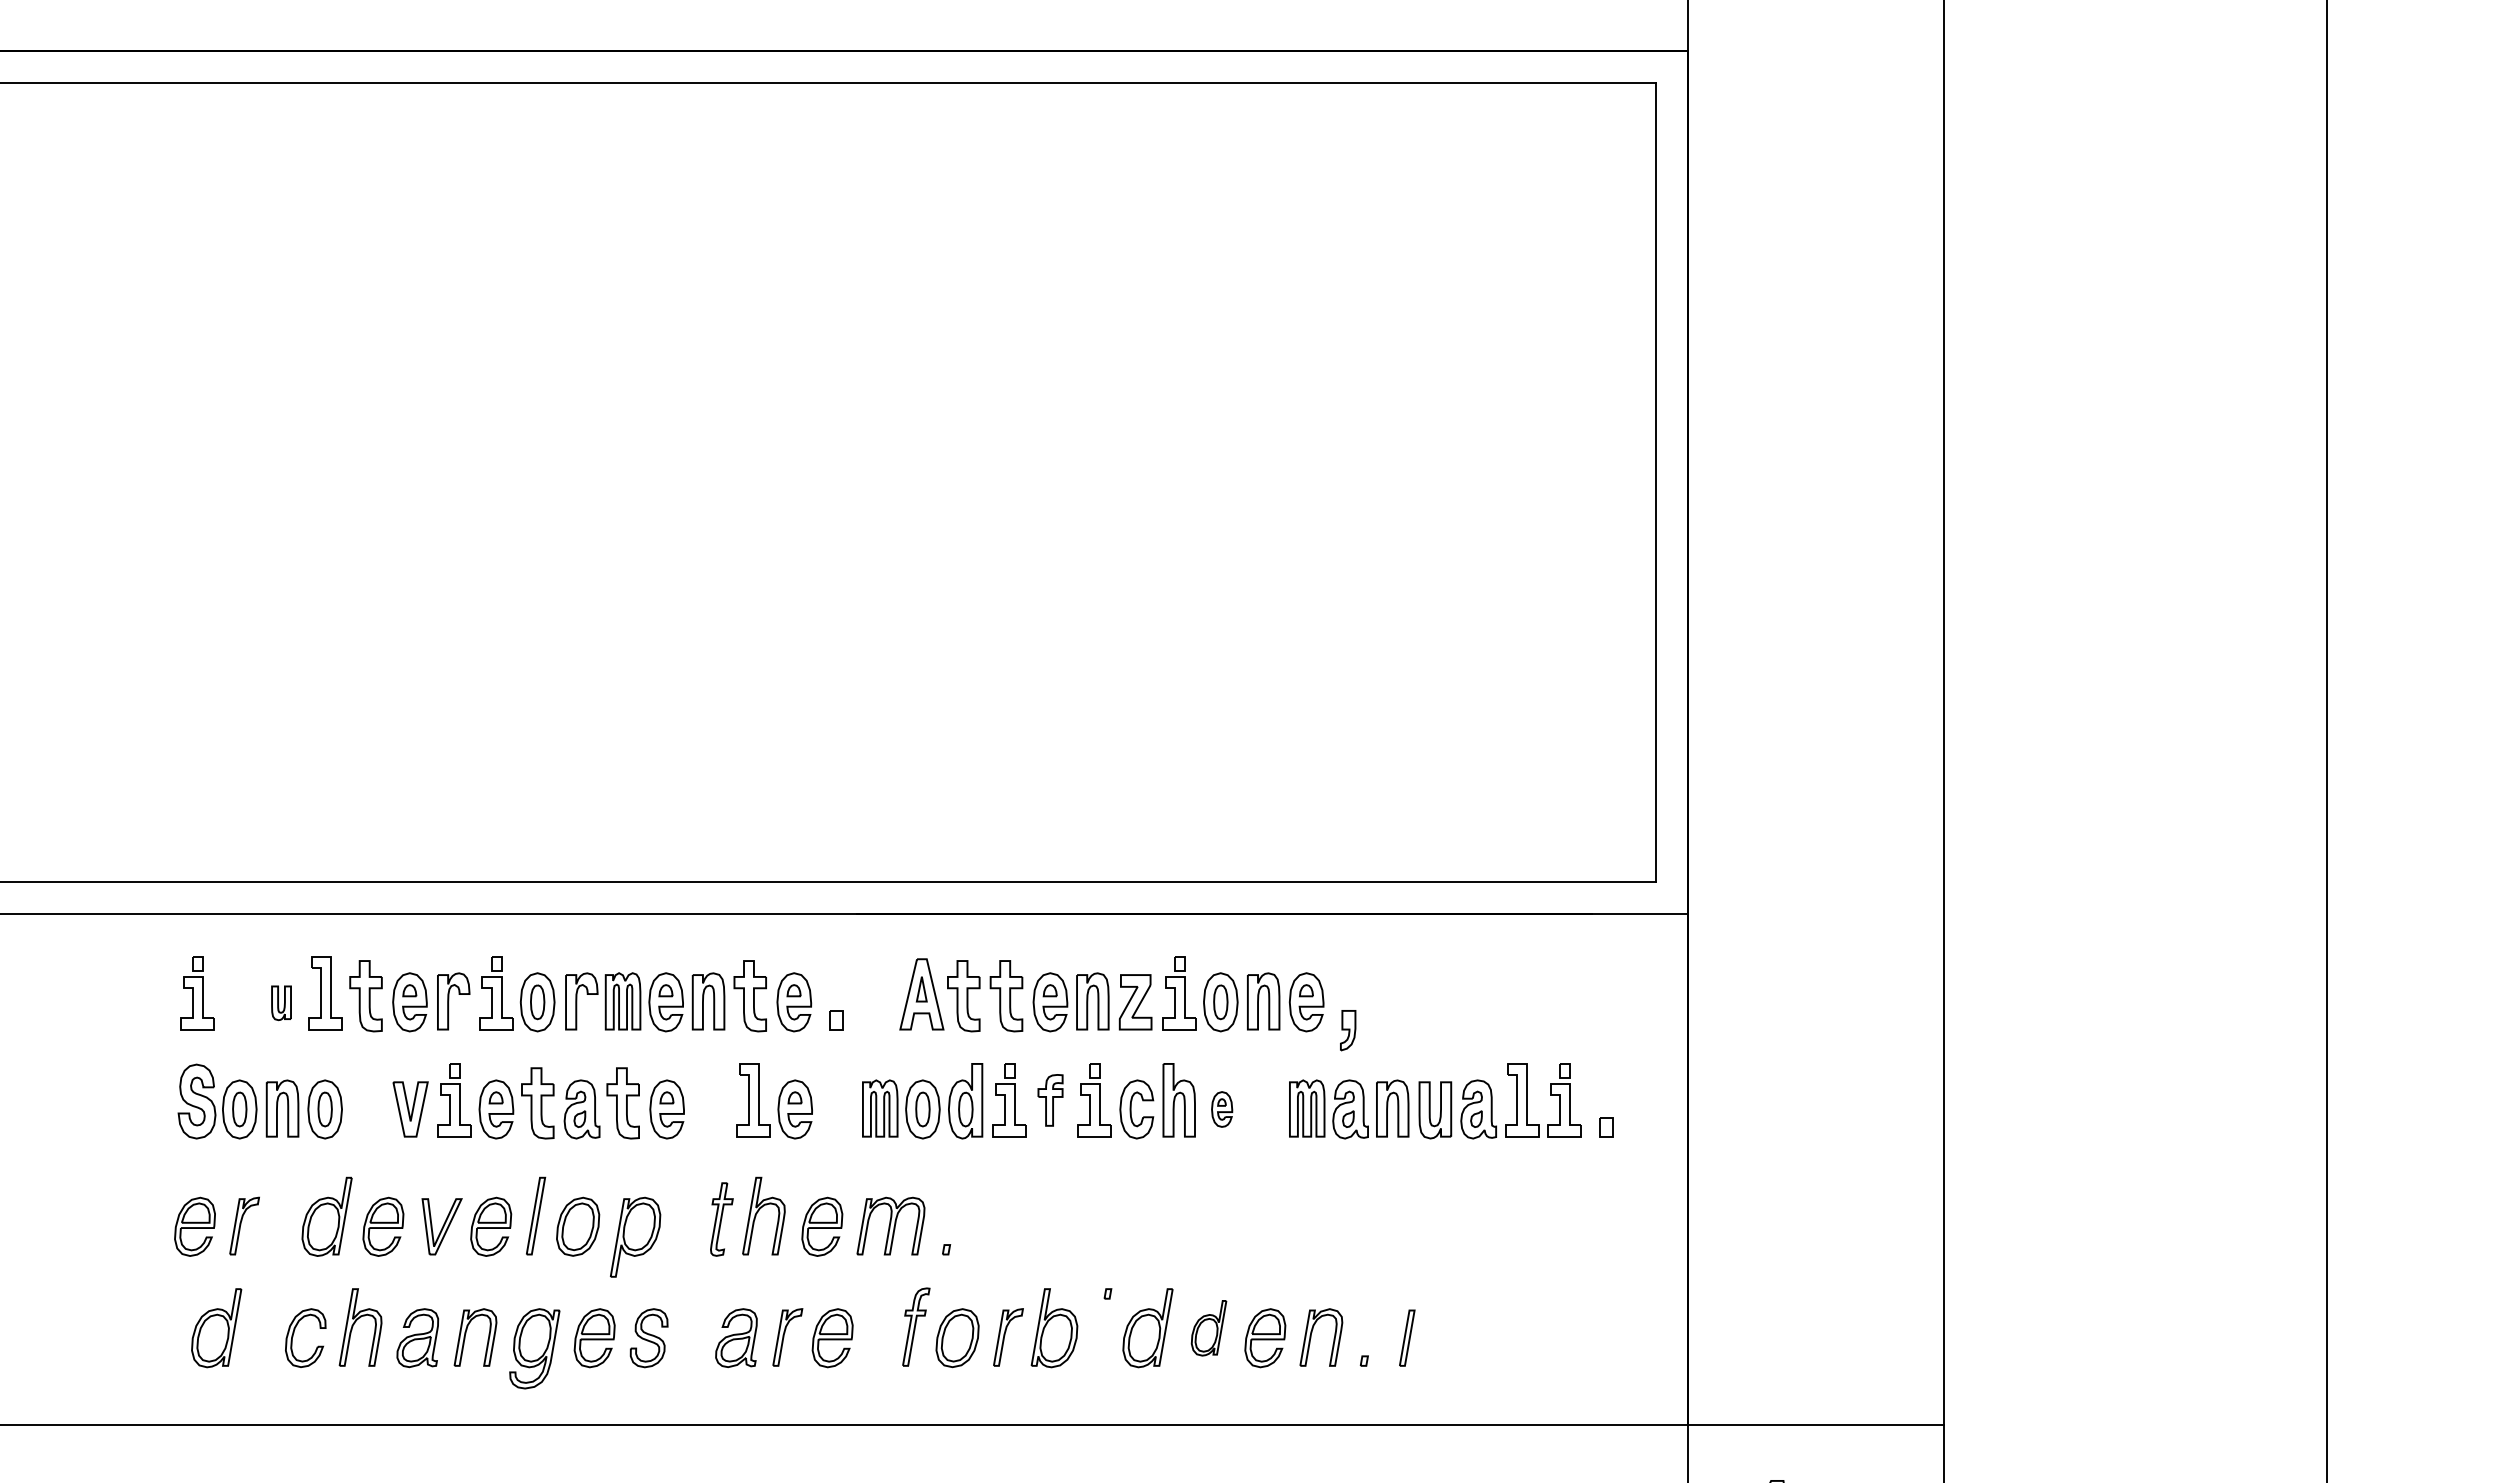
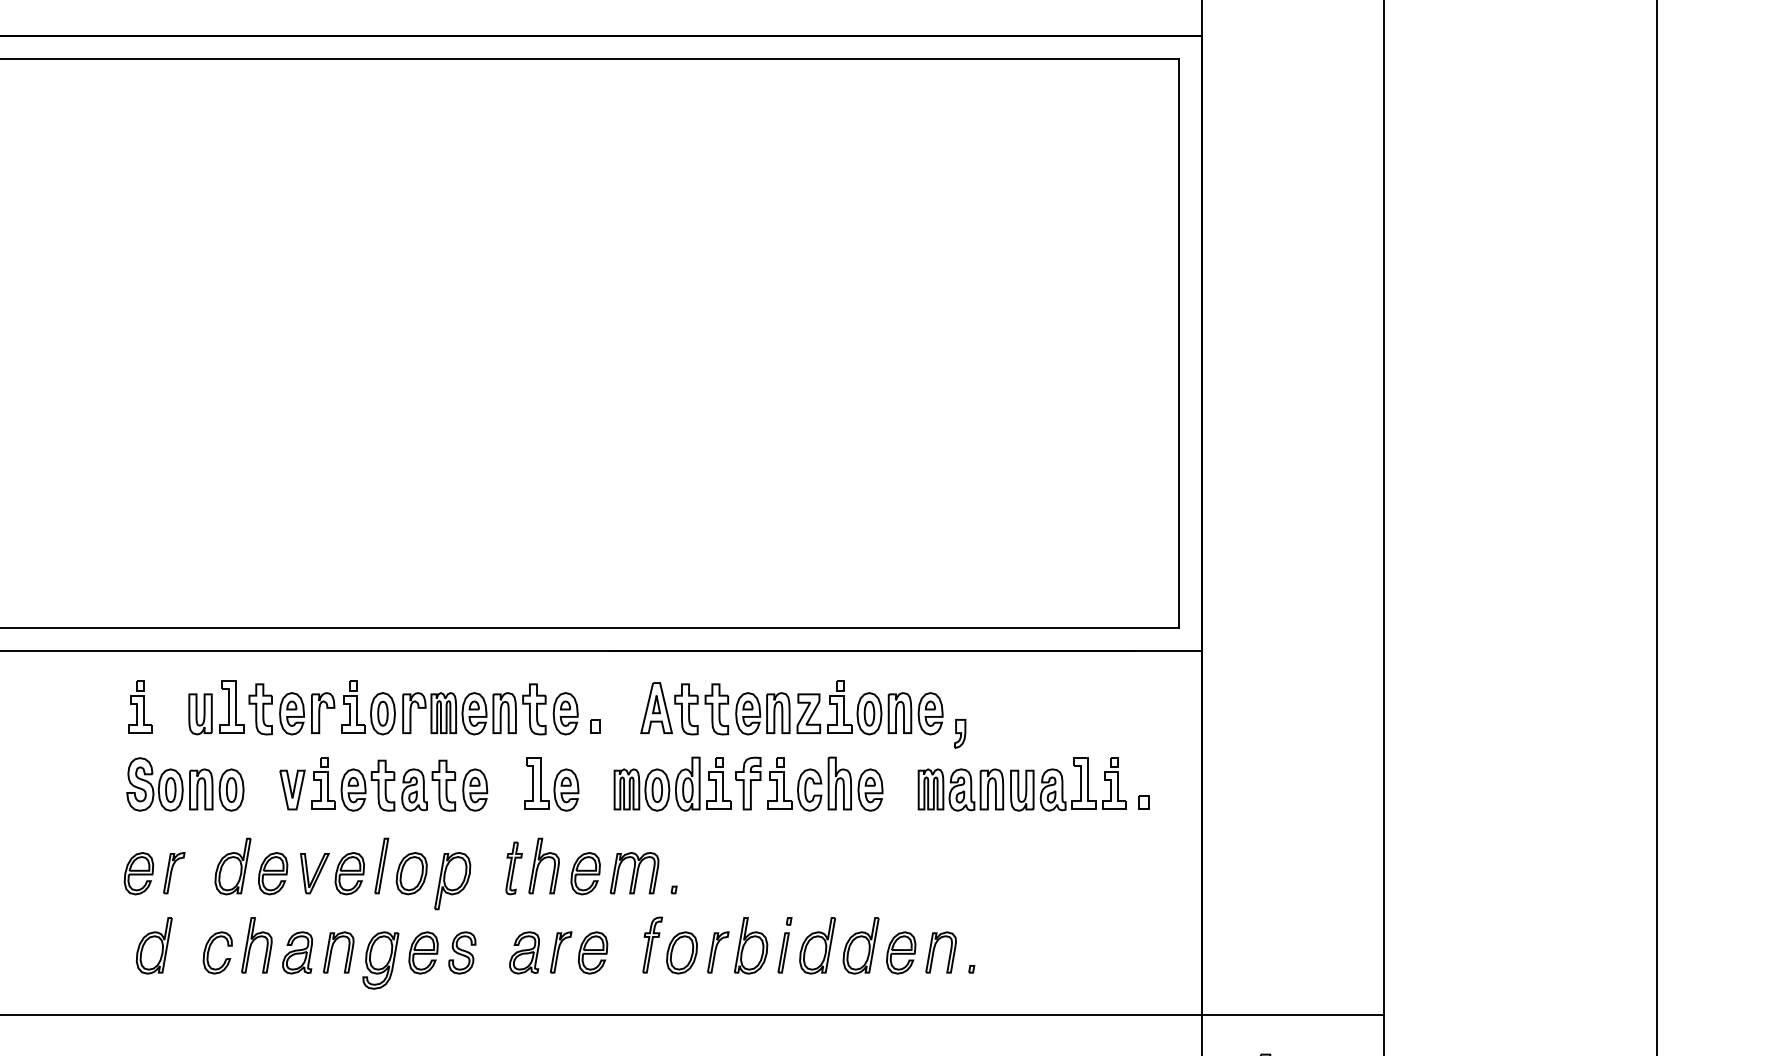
part: (281, 1003) -> (200, 714), size x1.67
part: (1050, 1100) -> (748, 783), size x1.43
part: (1221, 1109) -> (869, 790), size x1.67
part: (1208, 1328) -> (860, 946), size x1.43
part: (1407, 1337) -> (783, 952), moved

